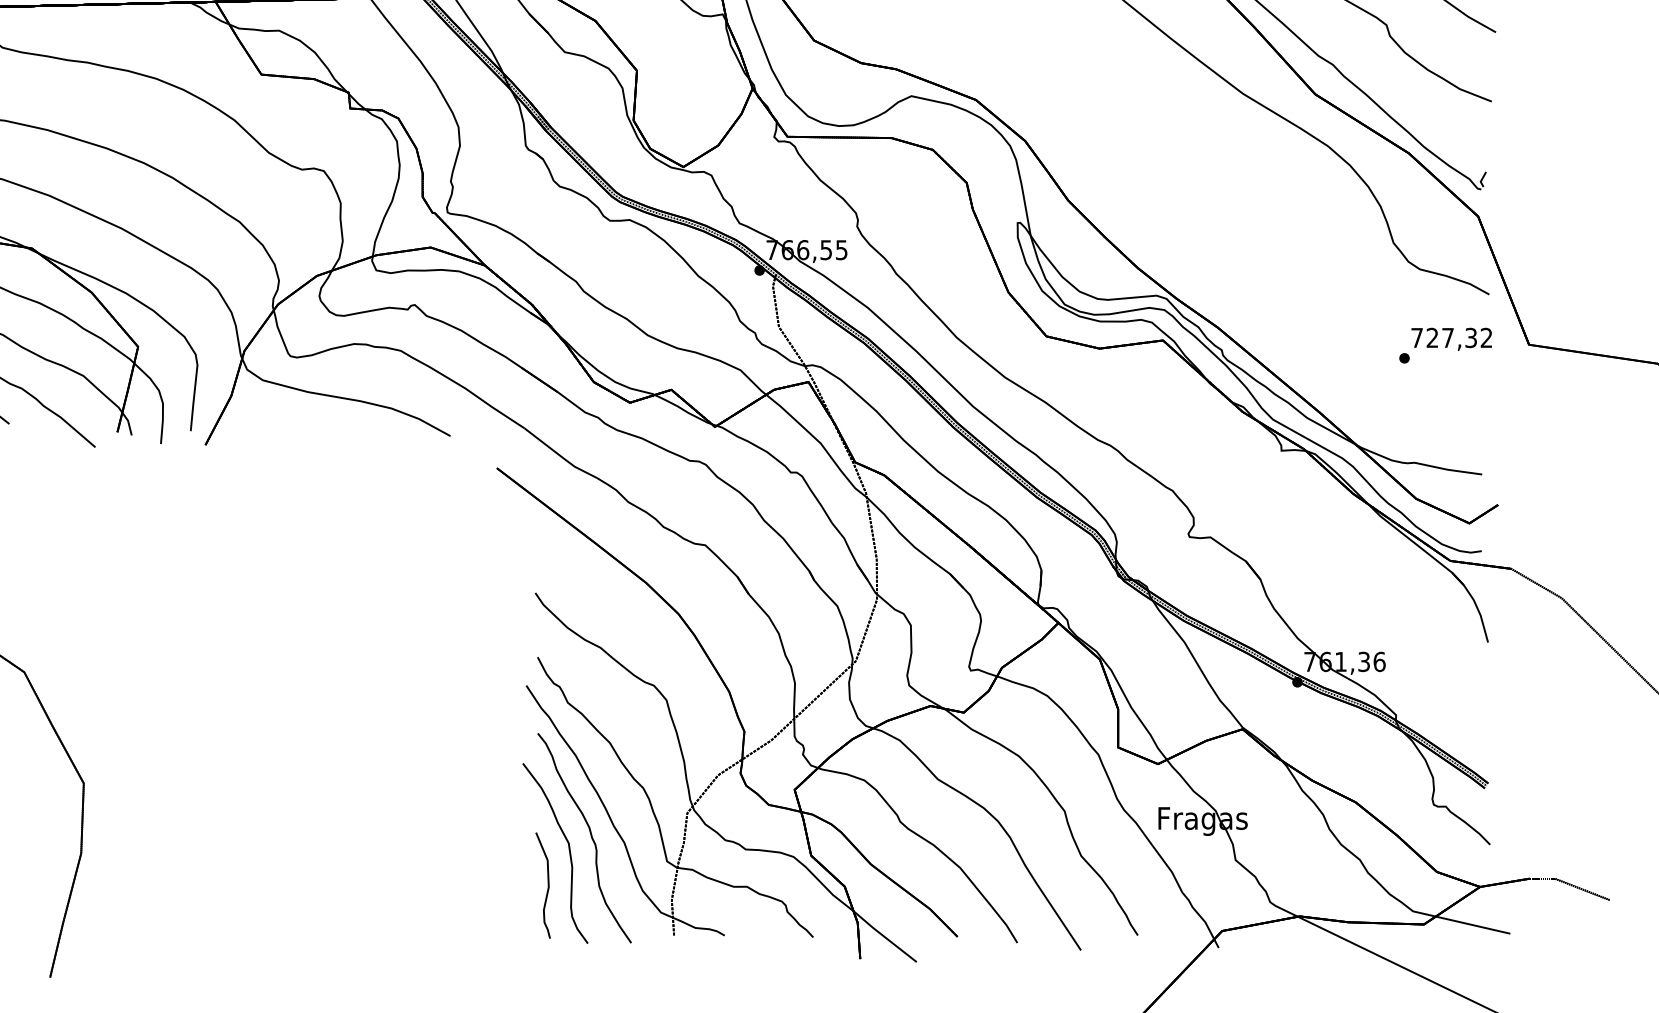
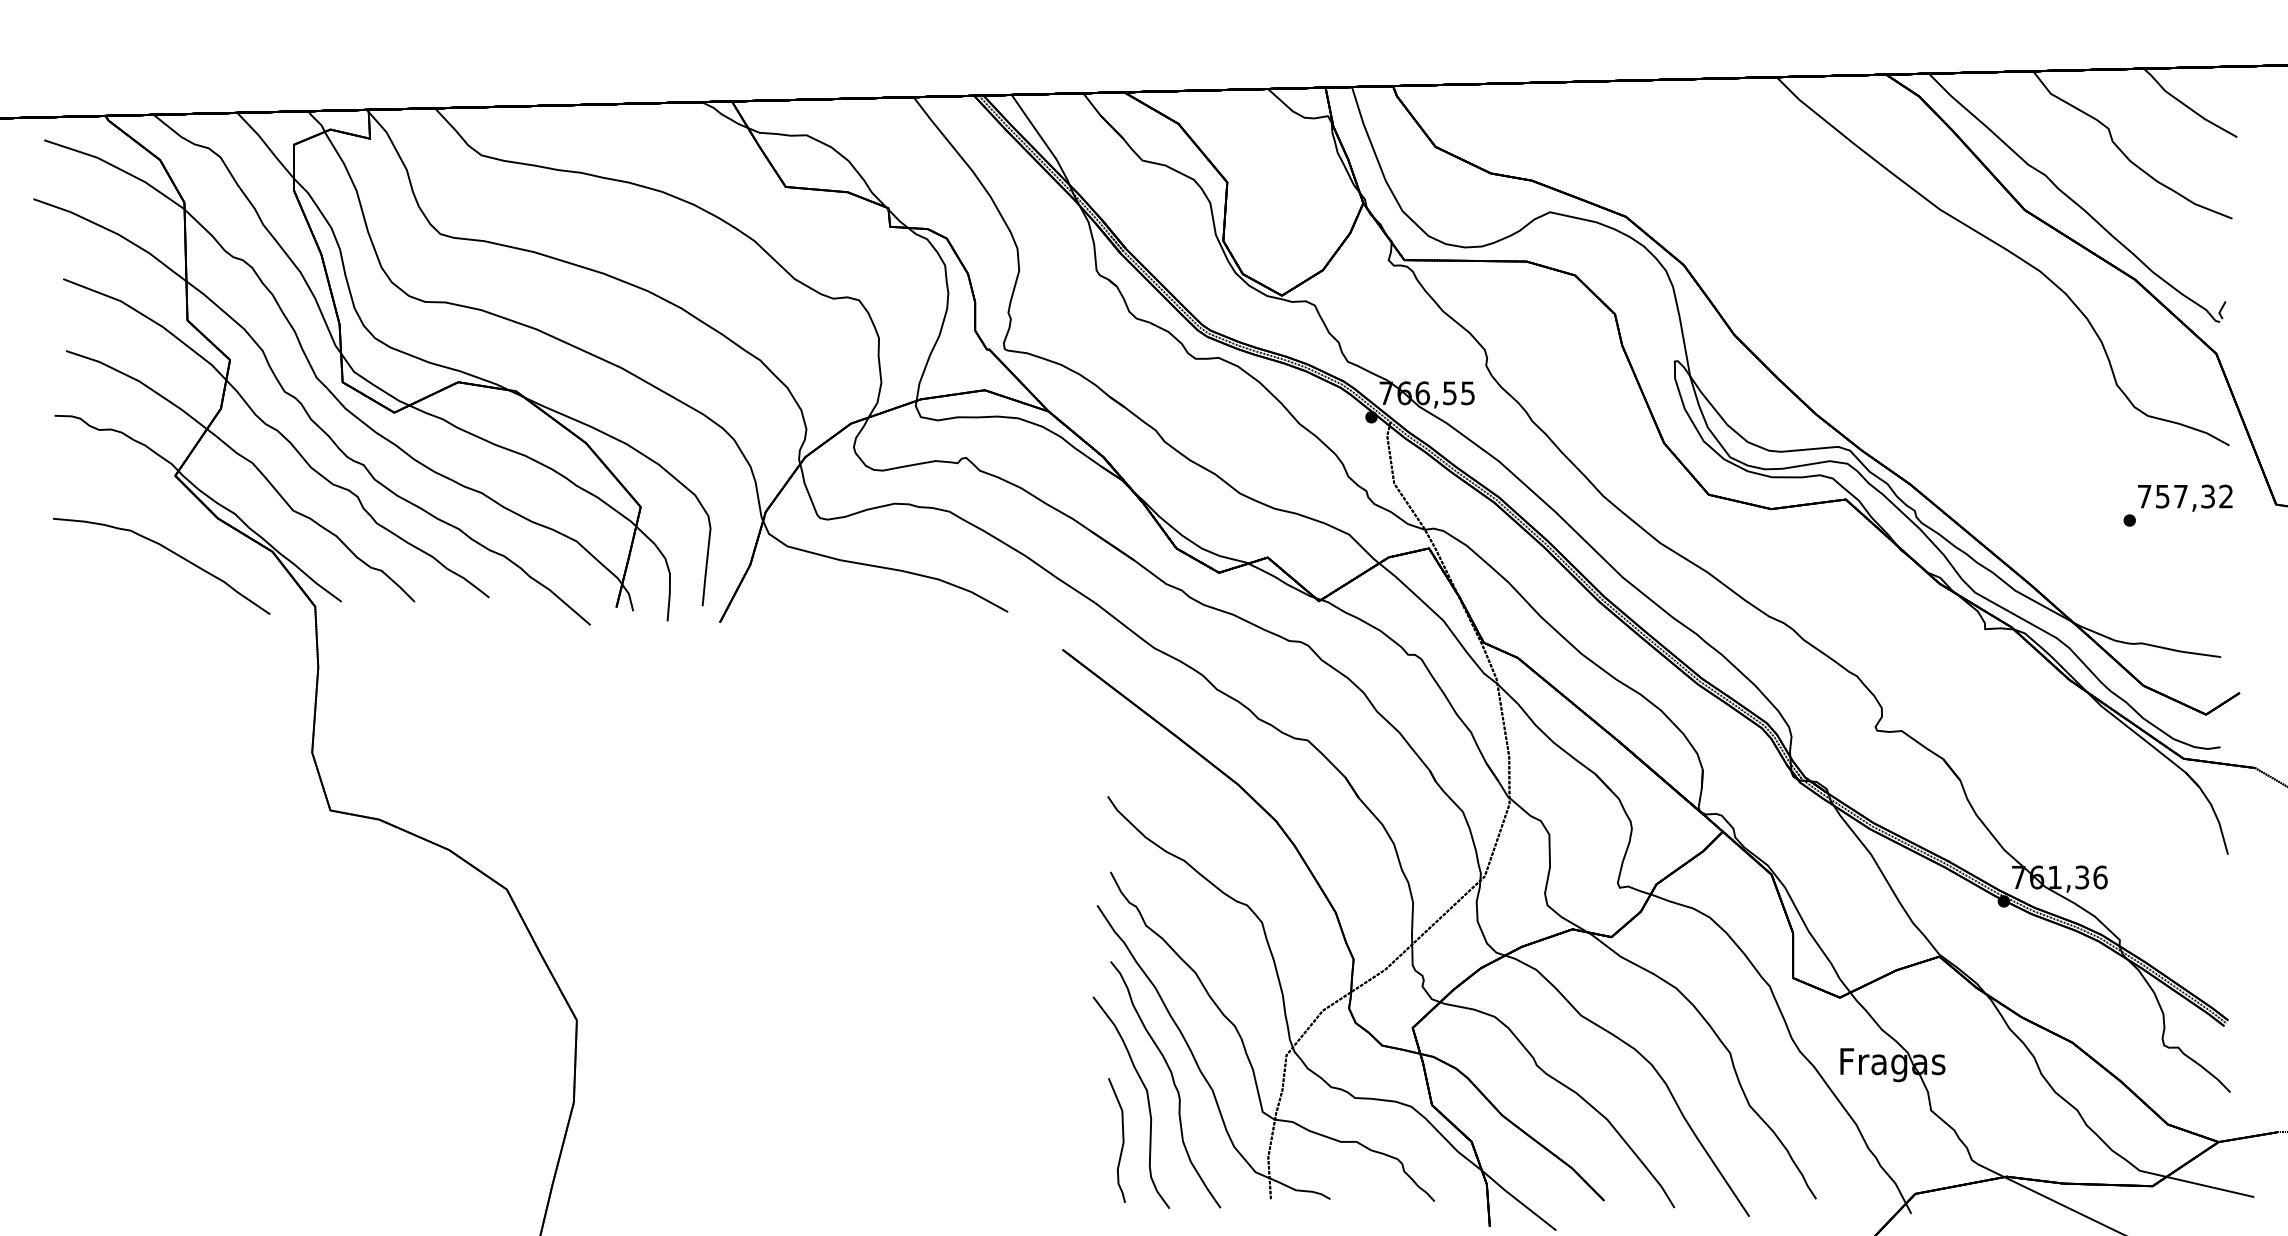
text: (1432, 337) -> (2162, 496), 727,32 -> 757,32

